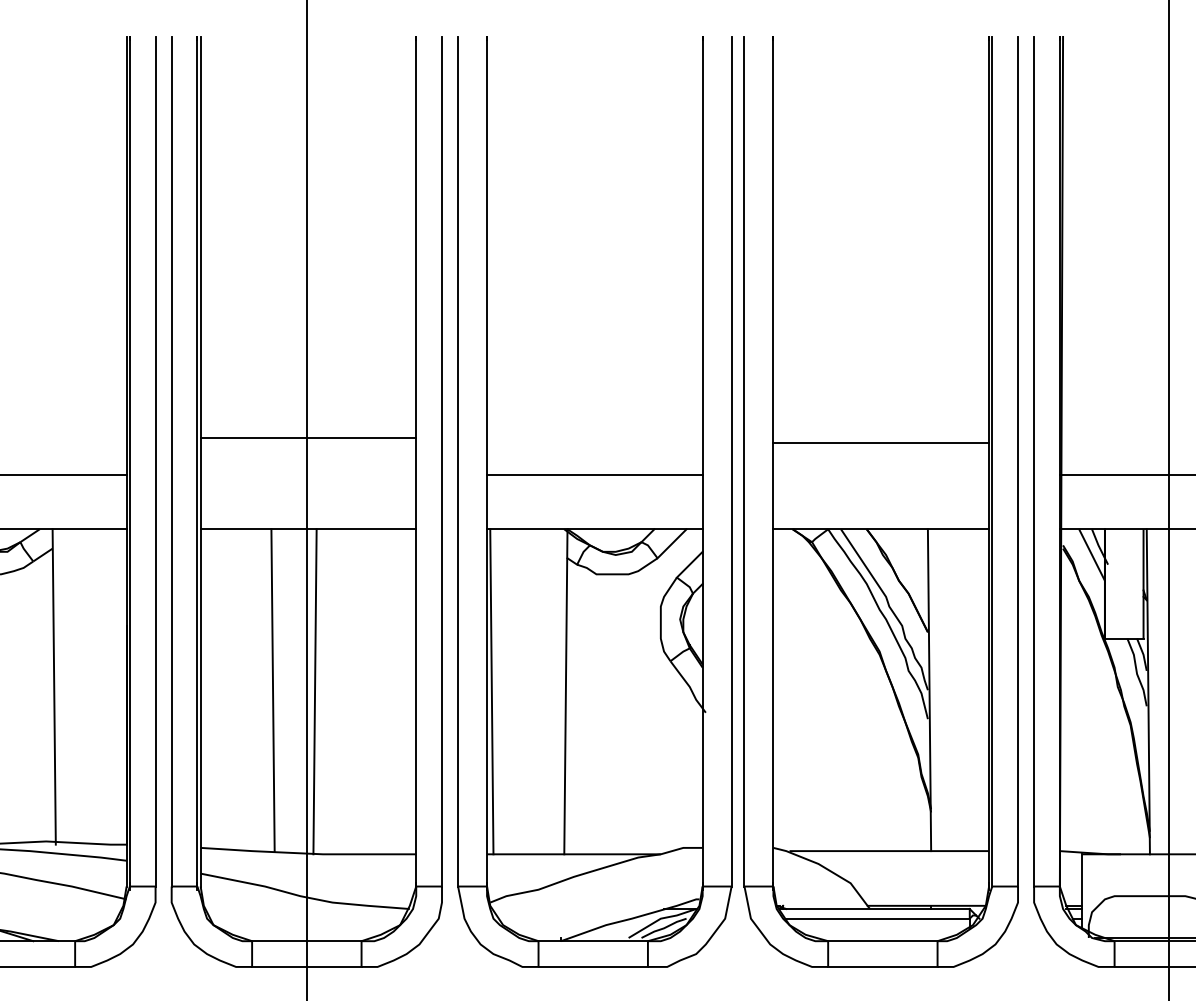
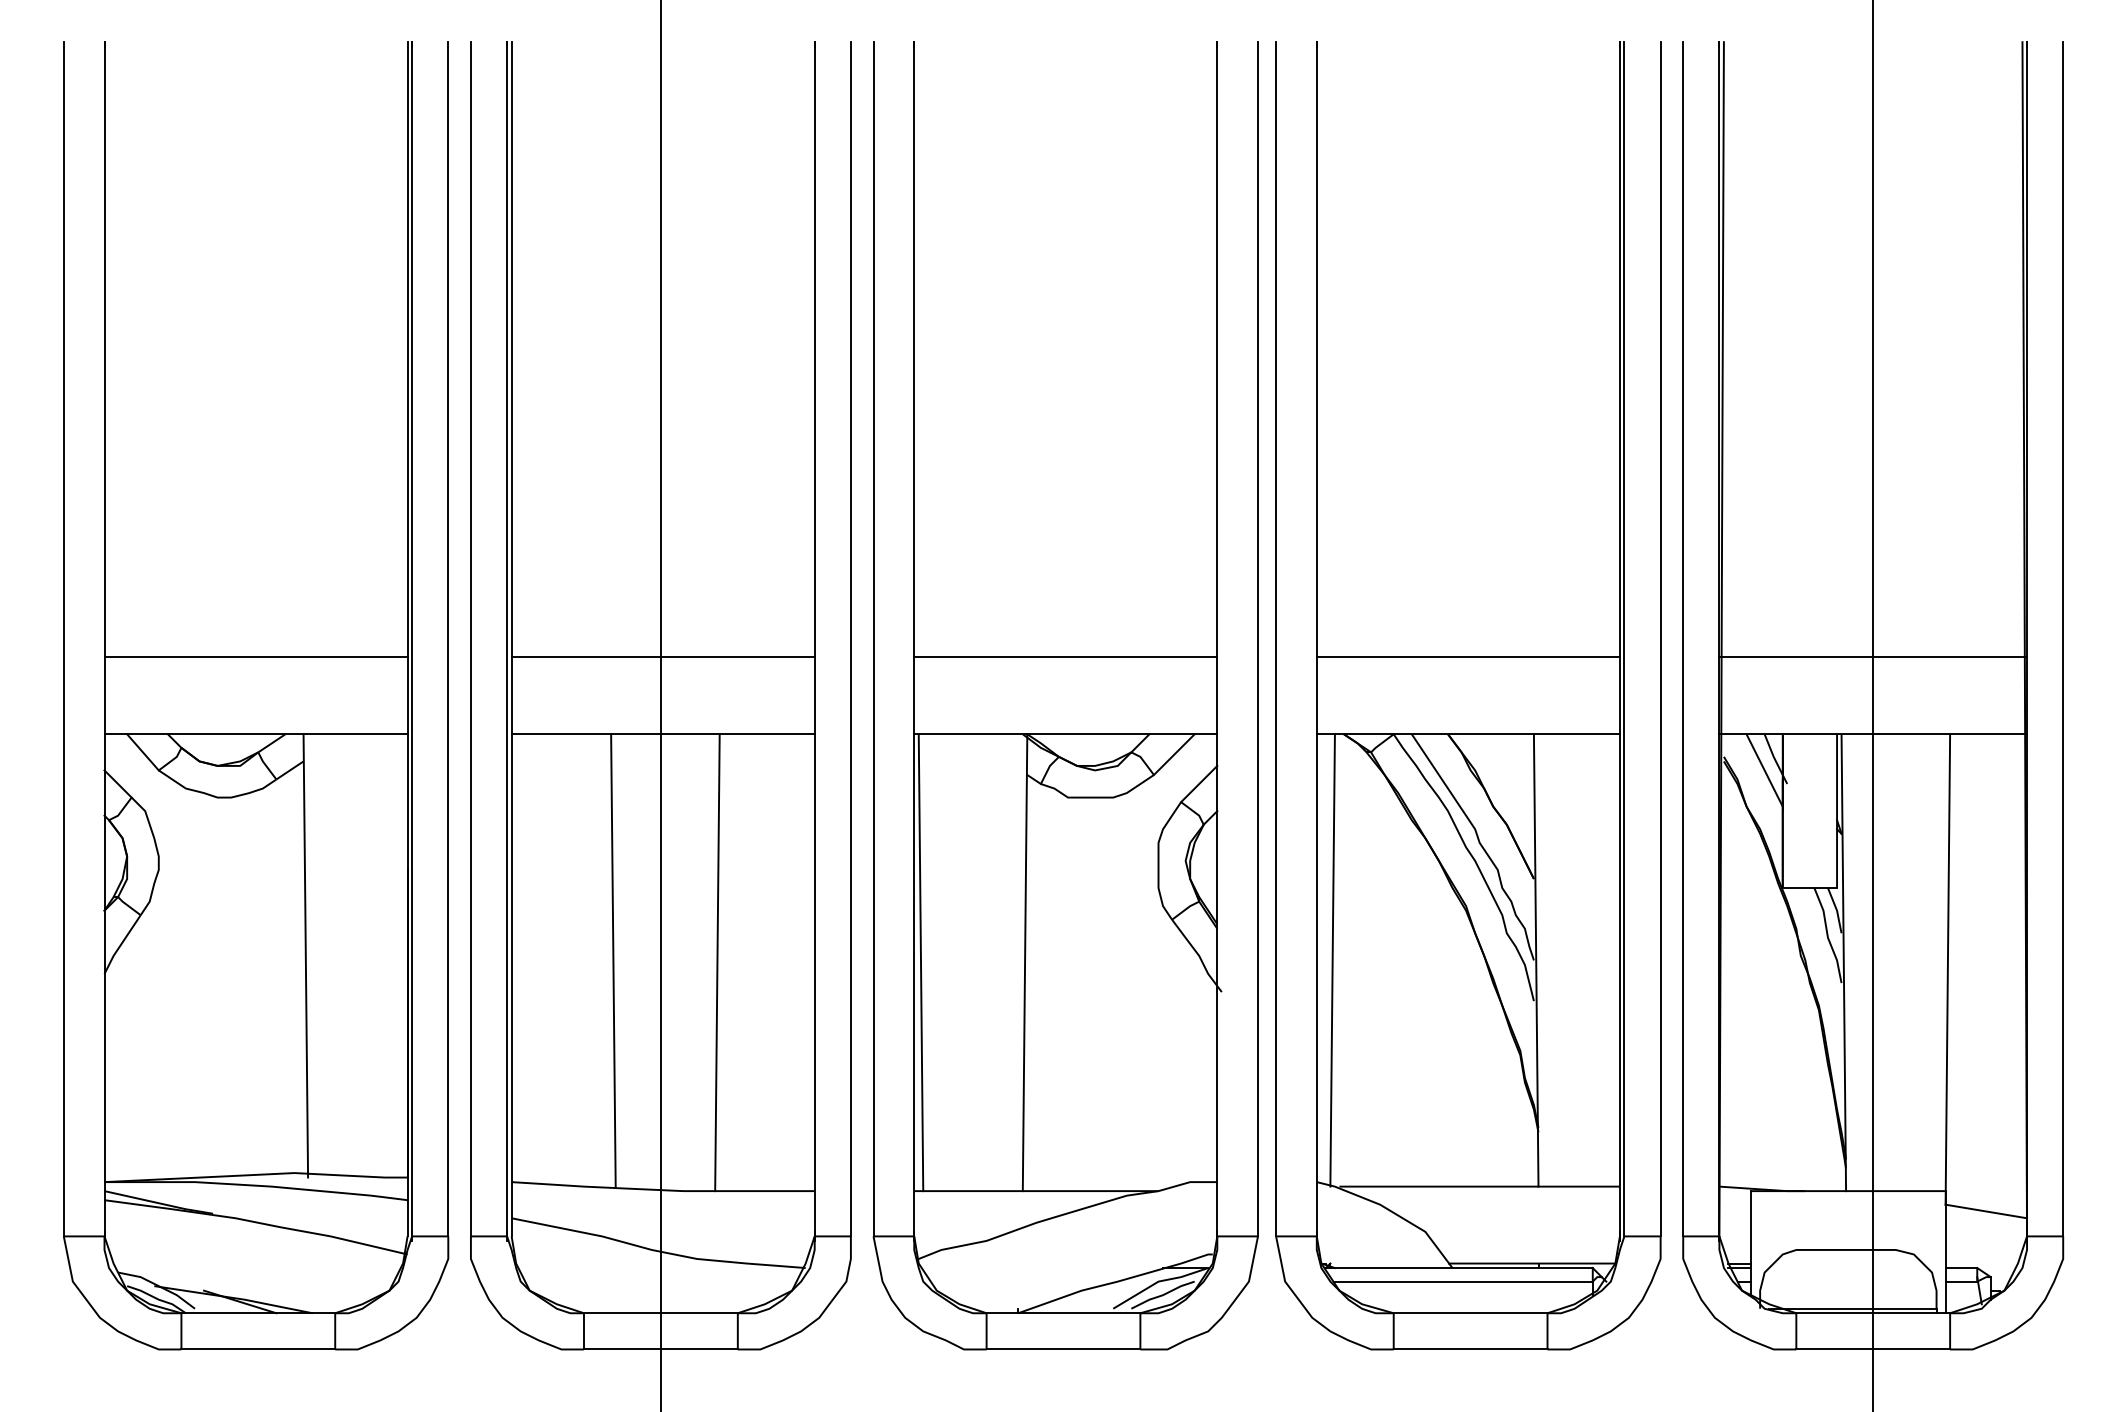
line: (307, 438) -> (662, 657), moved
line: (880, 443) -> (1467, 657), moved
line: (784, 690) -> (1332, 960), added
line: (315, 691) -> (717, 962), moved

